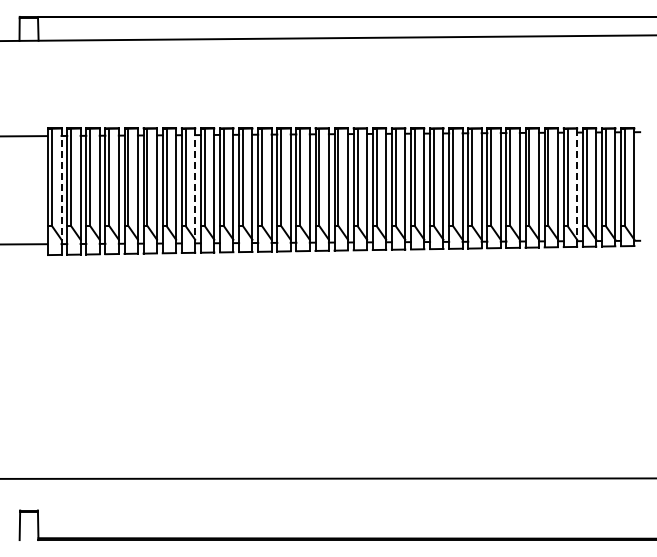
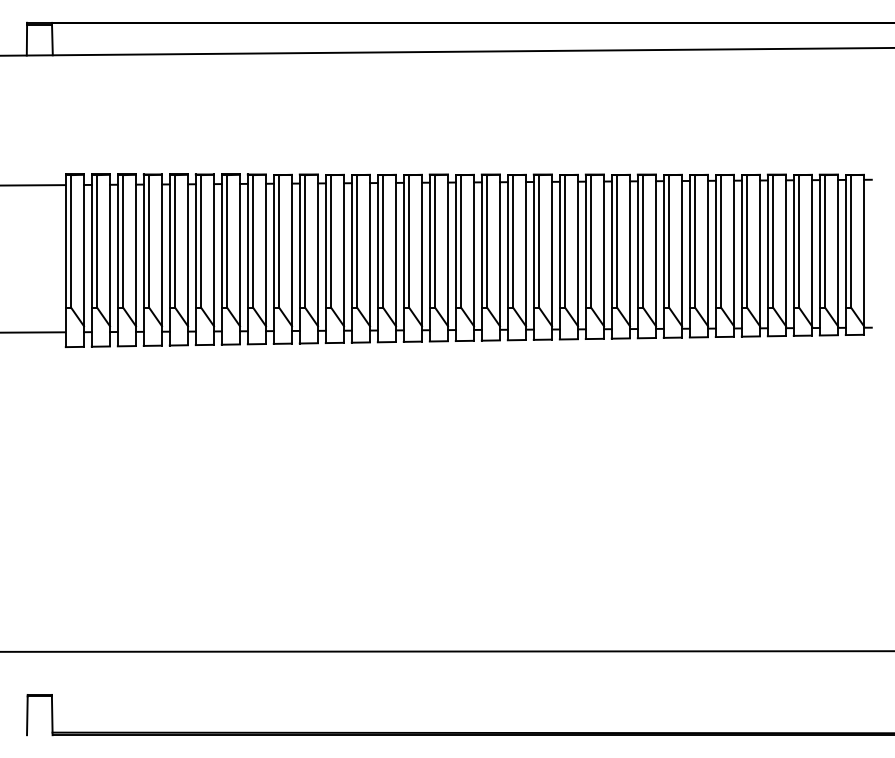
line: (61, 184) -> (83, 251), dashed -> solid
line: (195, 184) -> (266, 251), dashed -> solid
line: (577, 184) -> (786, 251), dashed -> solid

